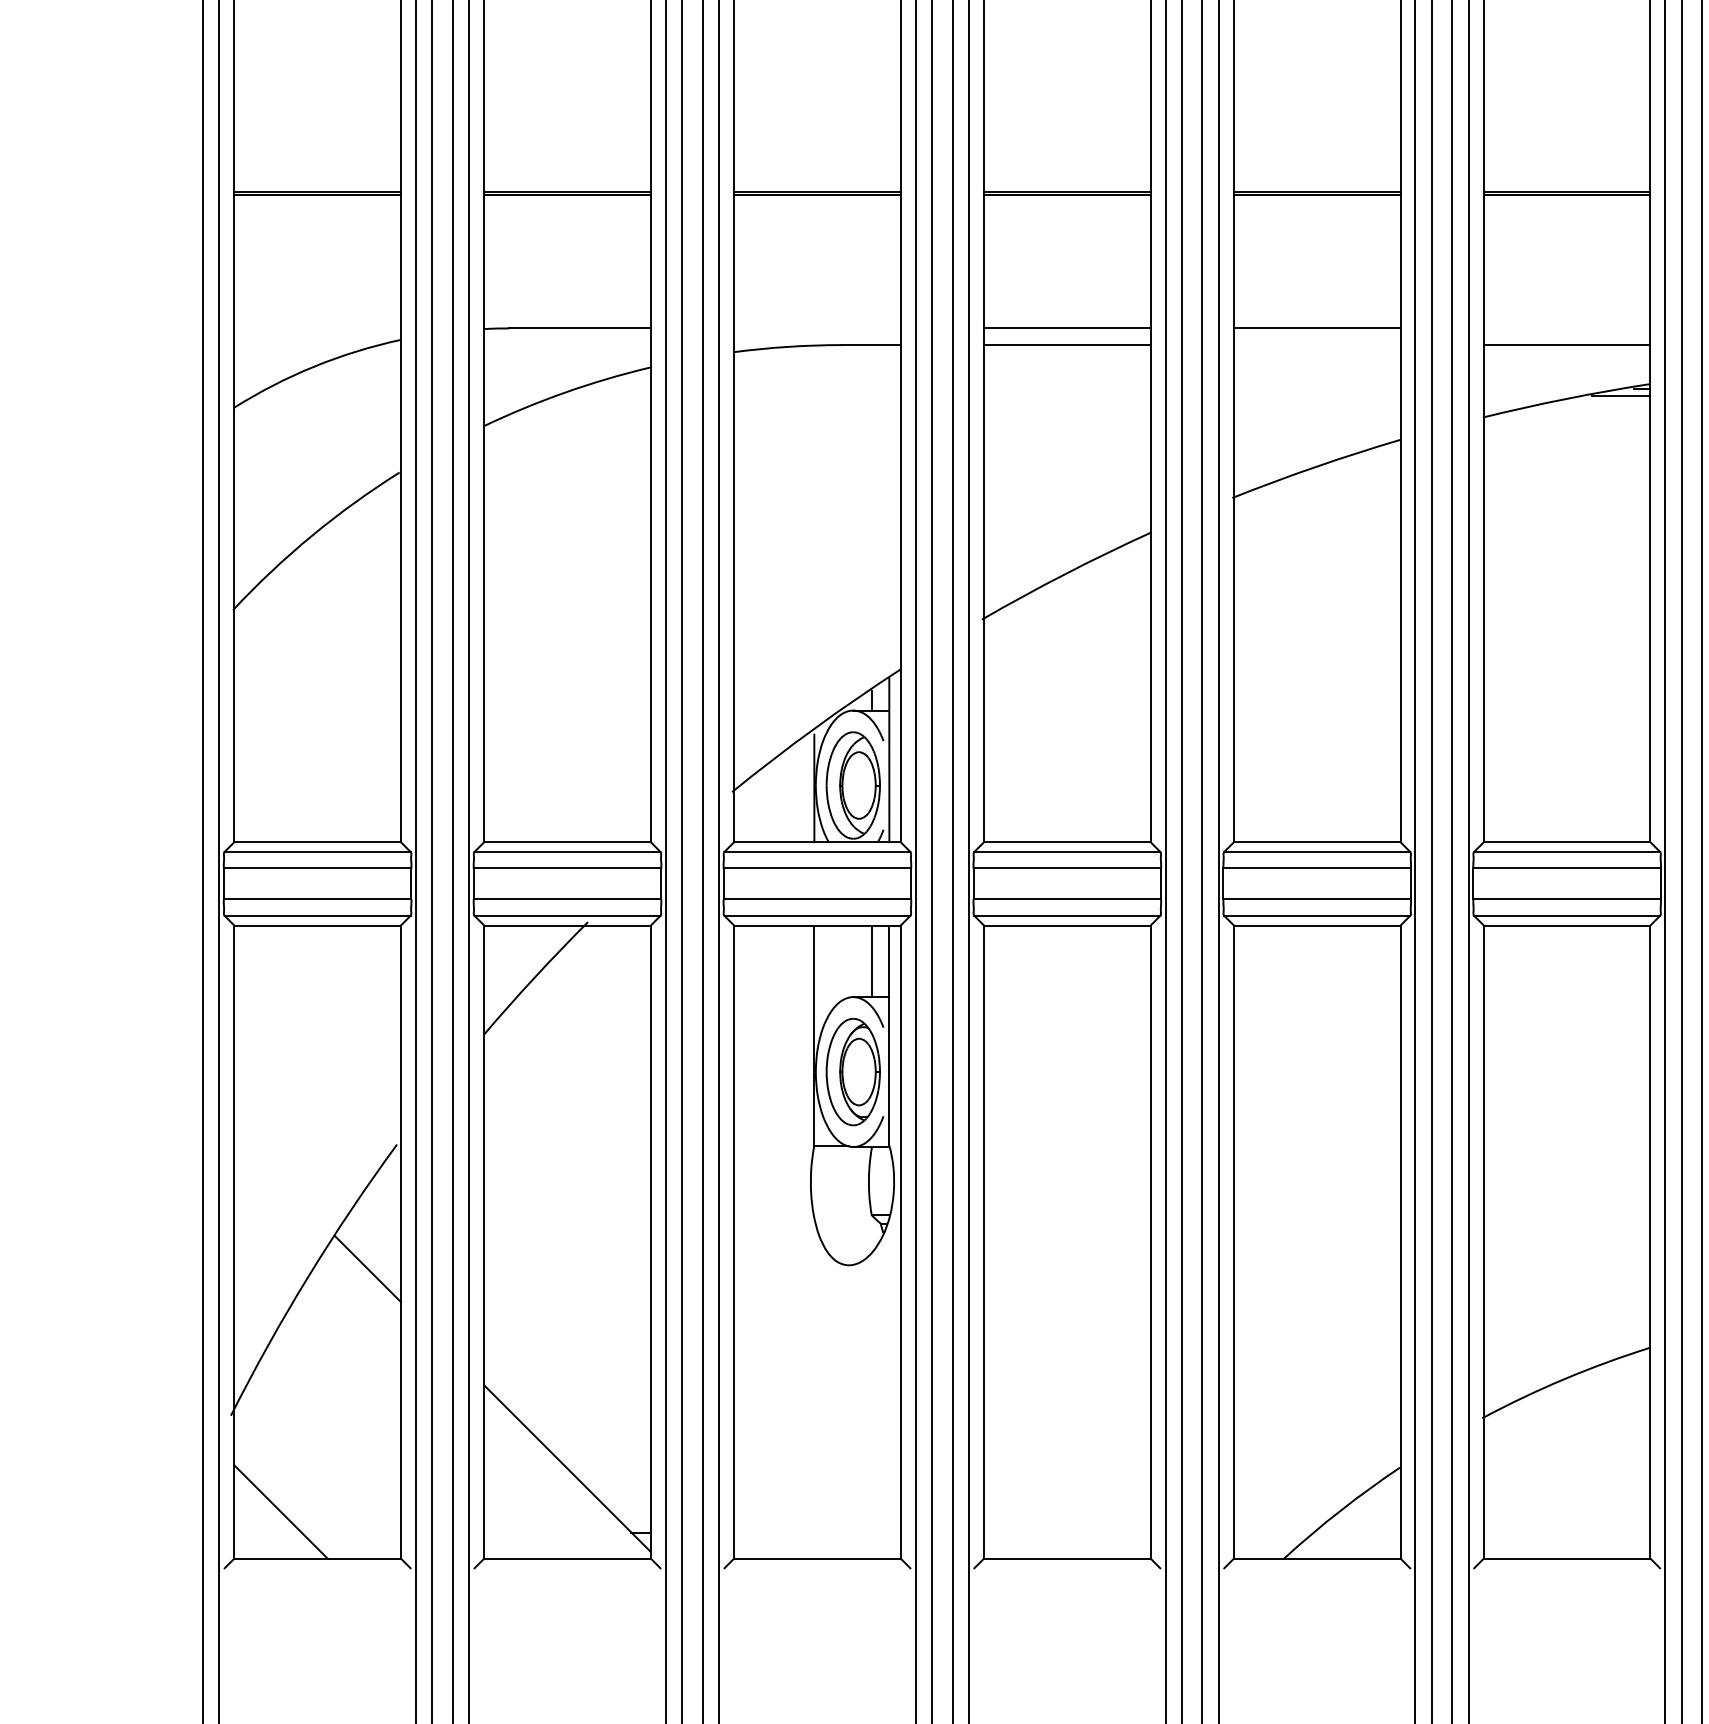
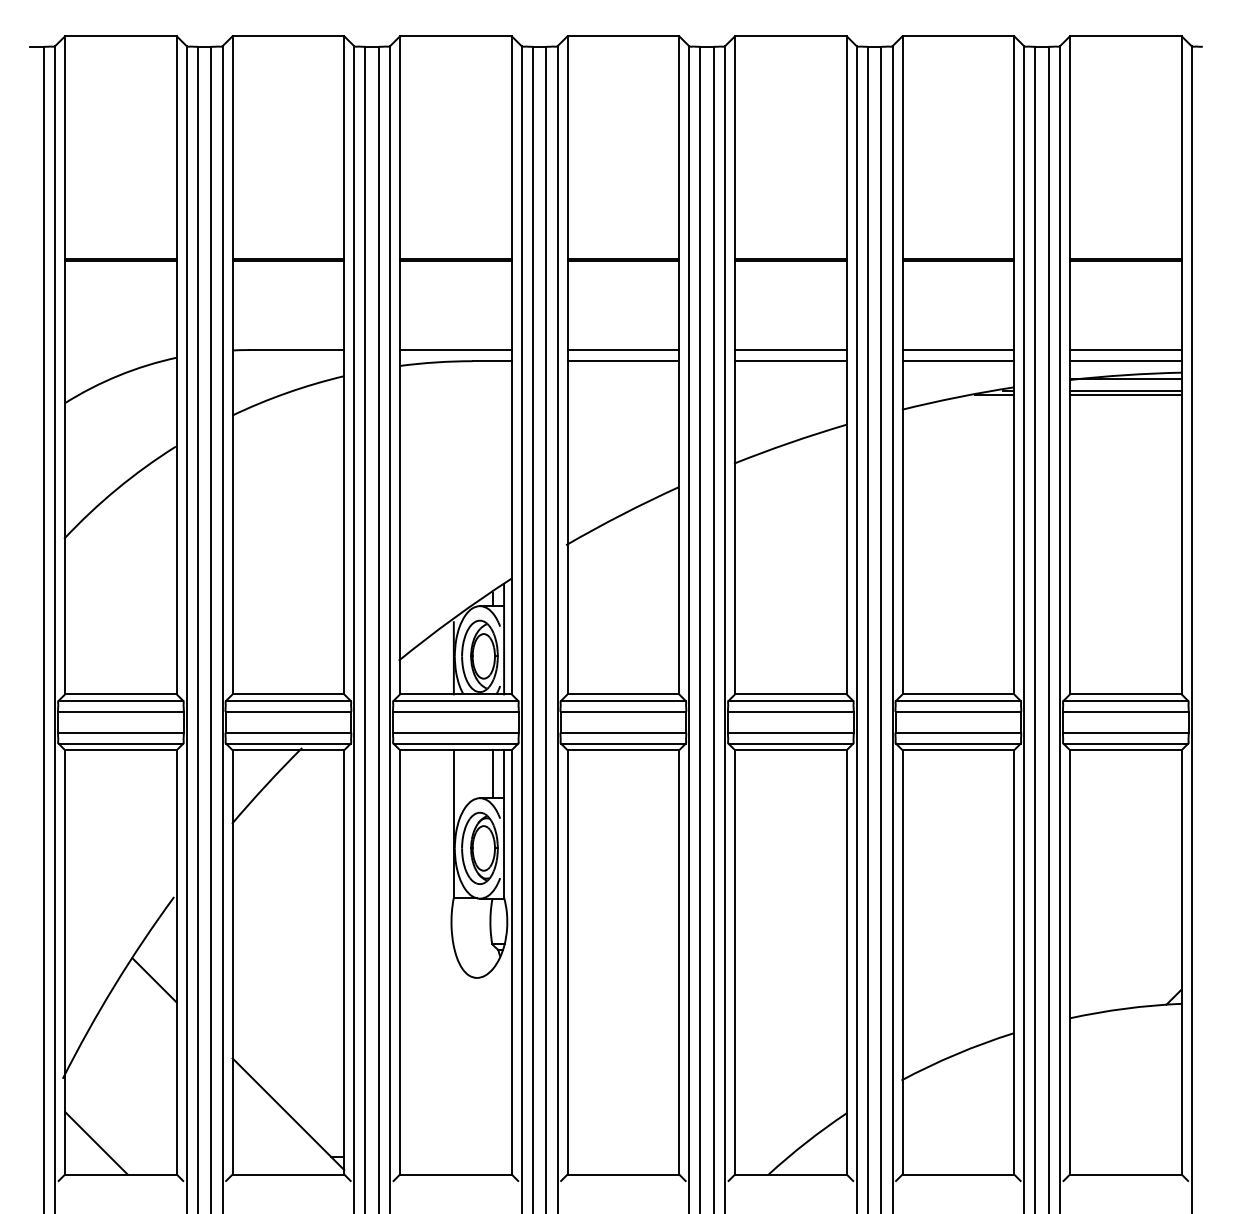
line: (816, 329) -> (455, 350), added
line: (1567, 329) -> (958, 350), added
line: (1316, 345) -> (790, 361), added

